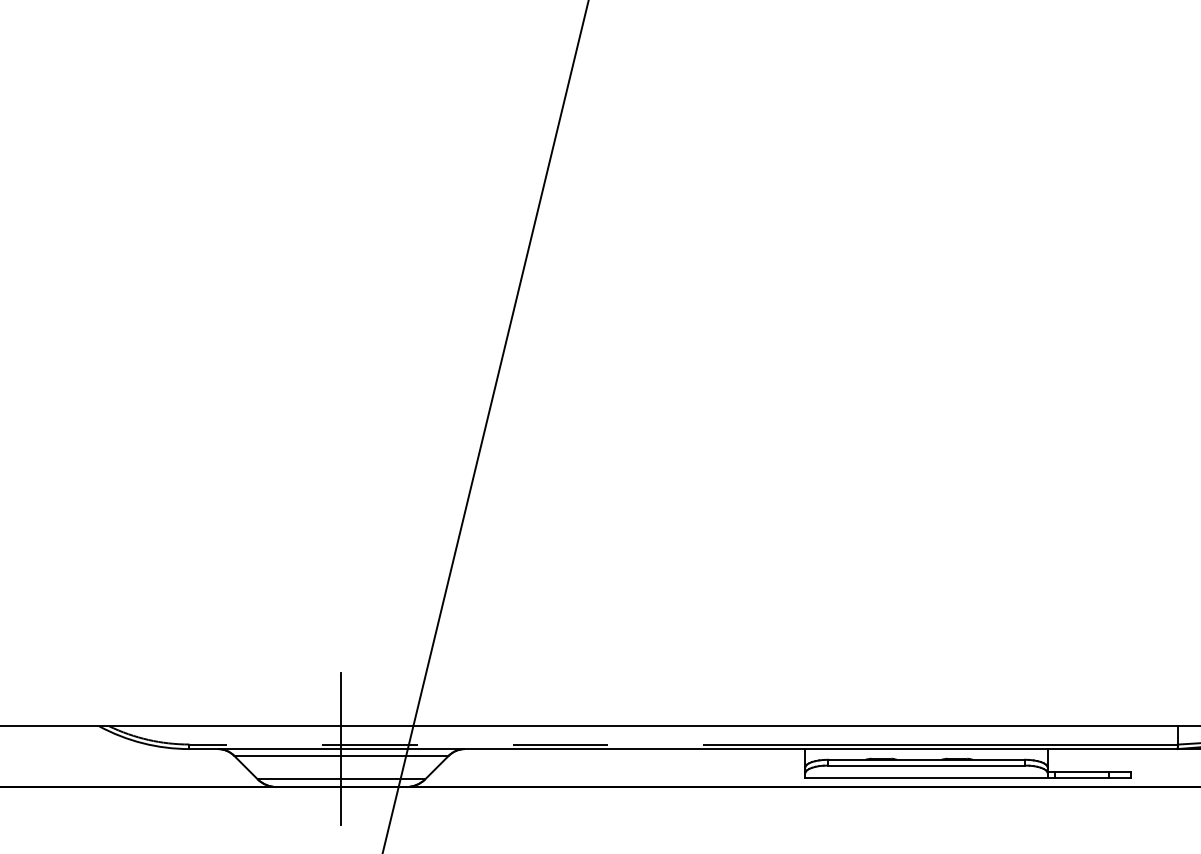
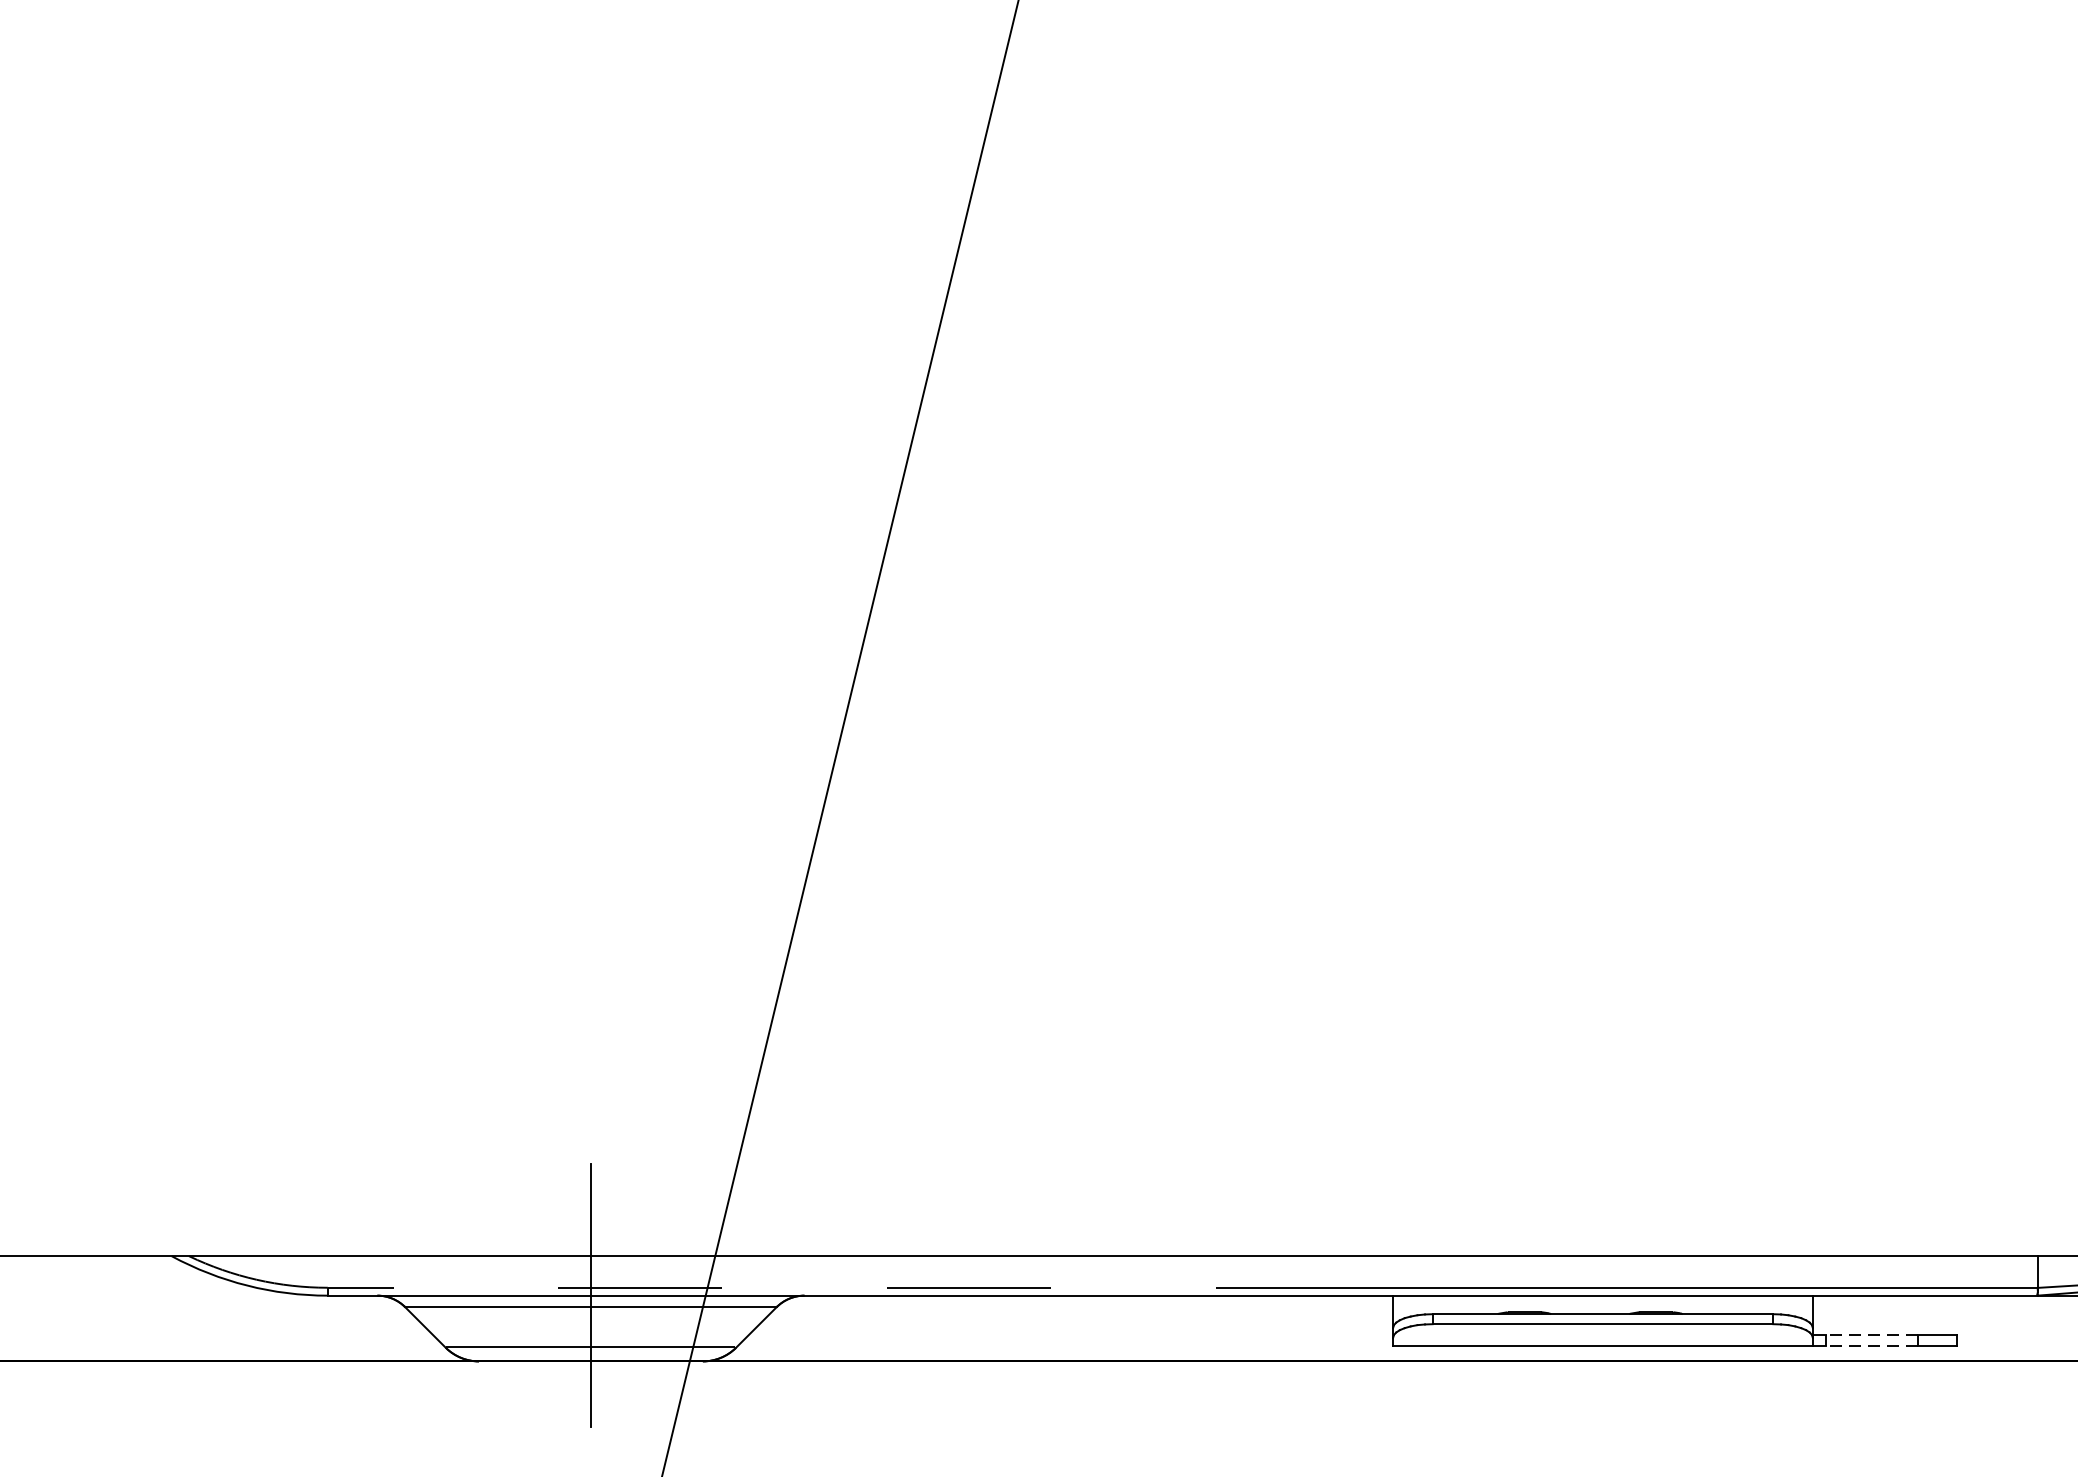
line: (1081, 771) -> (1871, 1334), solid -> dashed
line: (1081, 777) -> (1871, 1344), solid -> dashed

